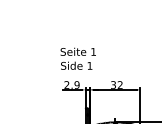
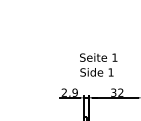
text: (77, 58) -> (97, 64), moved

